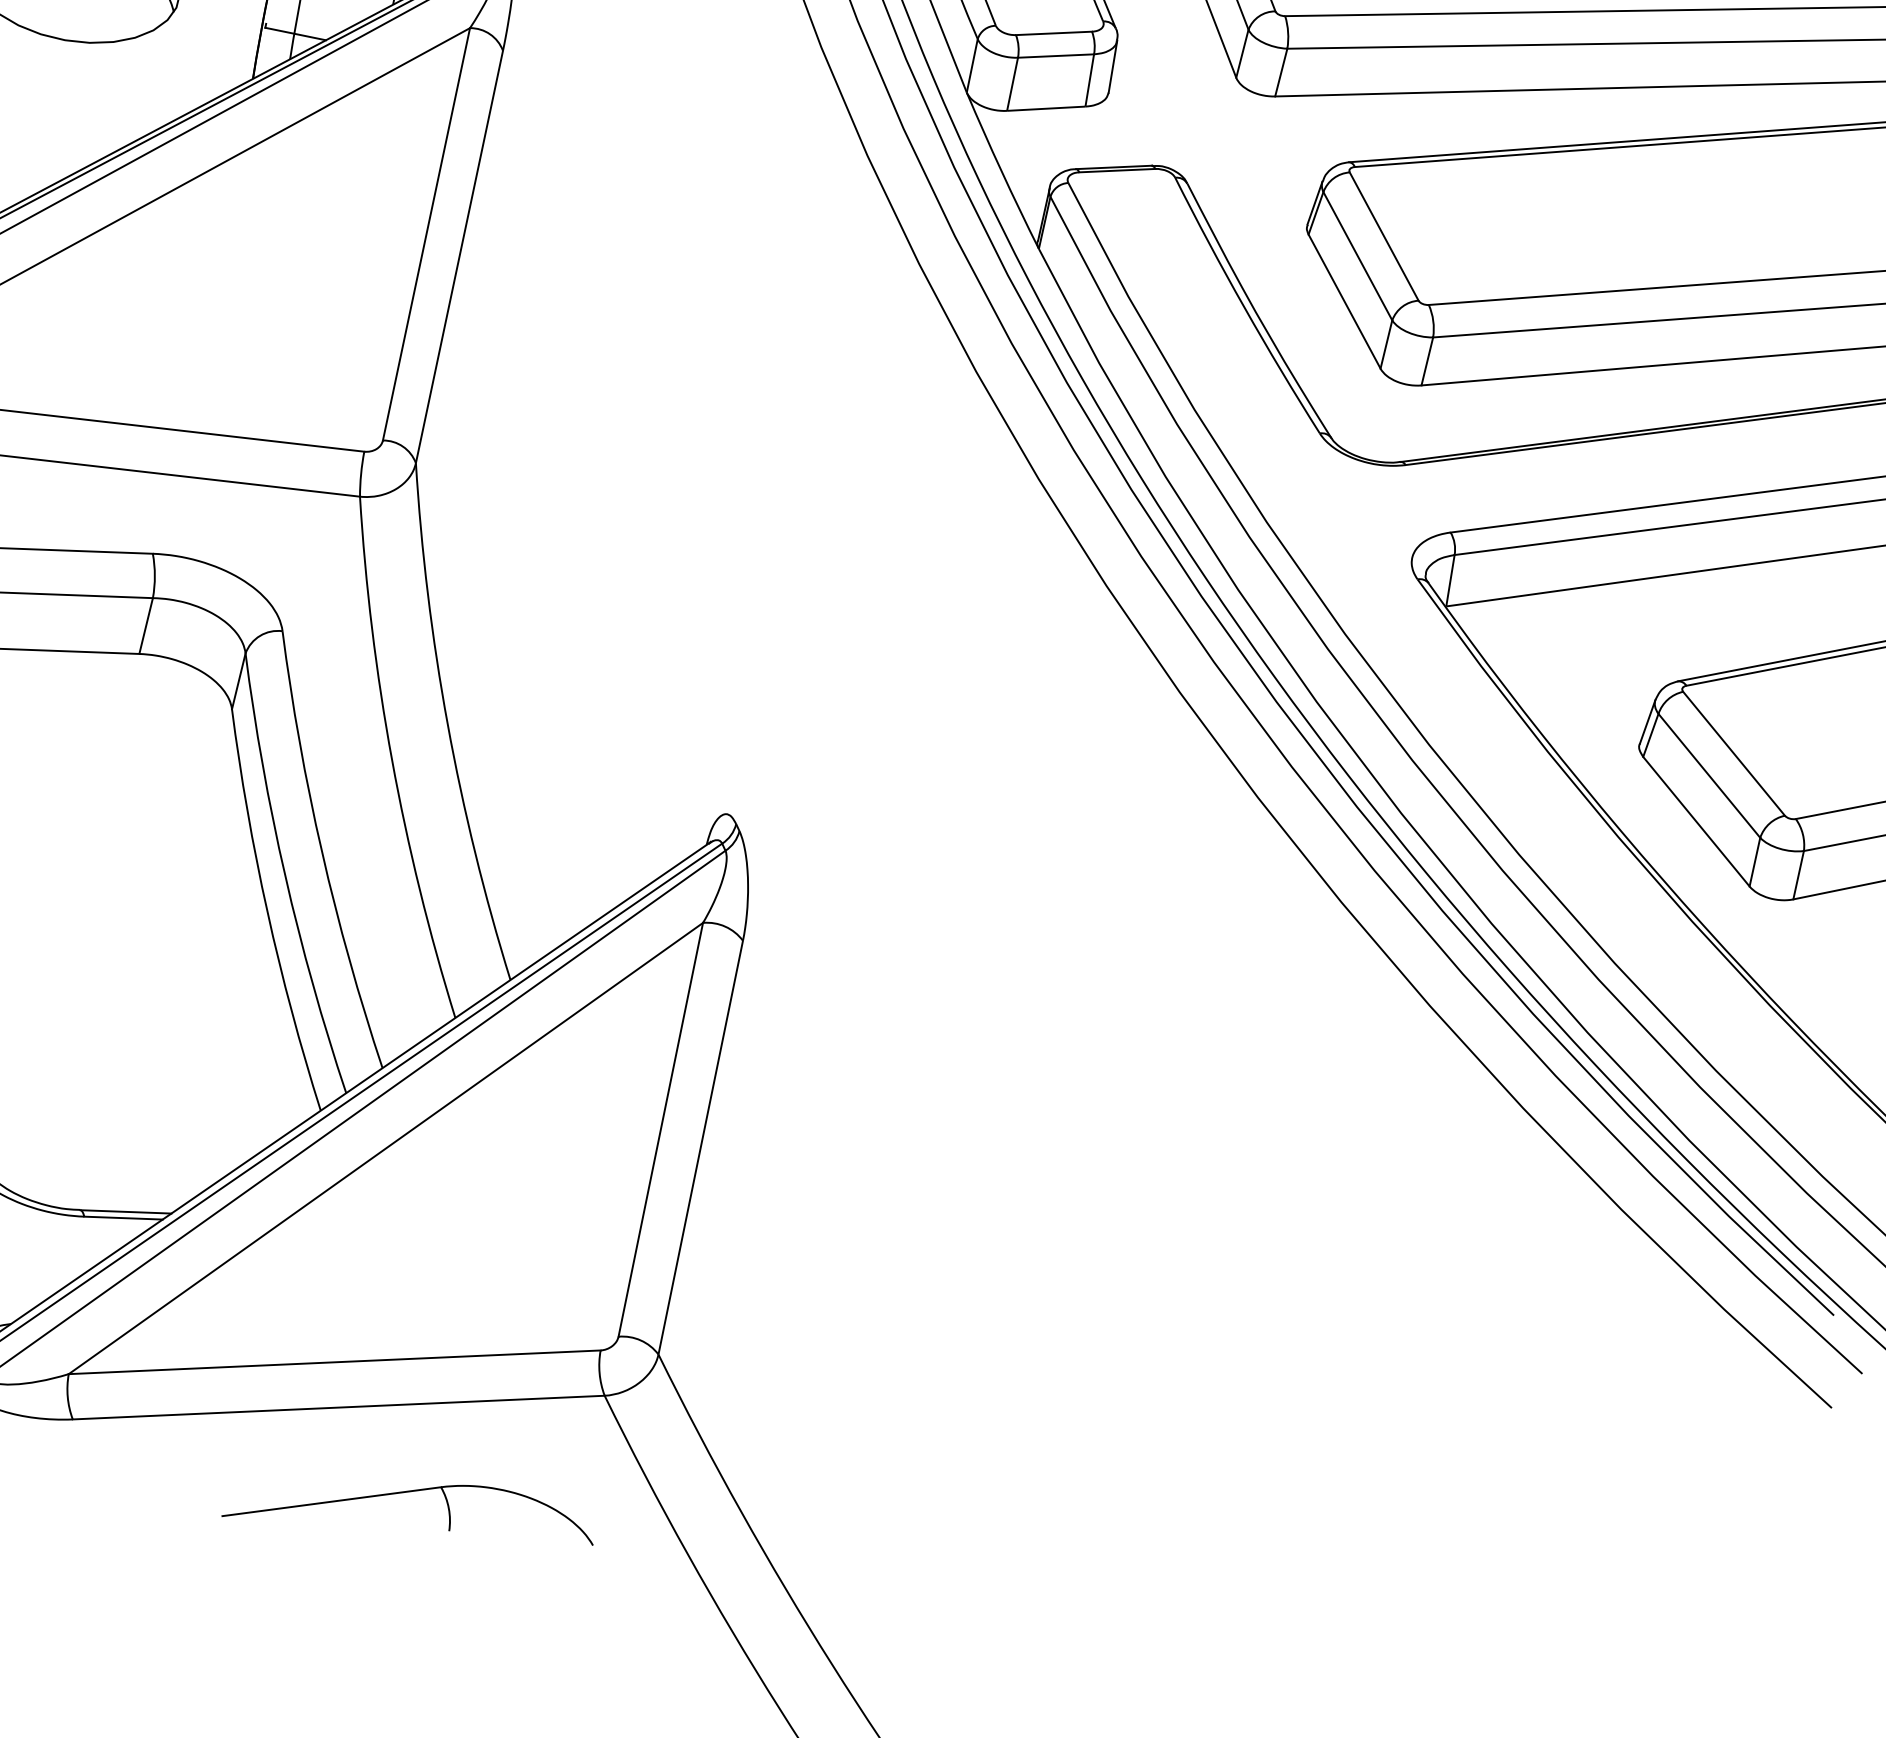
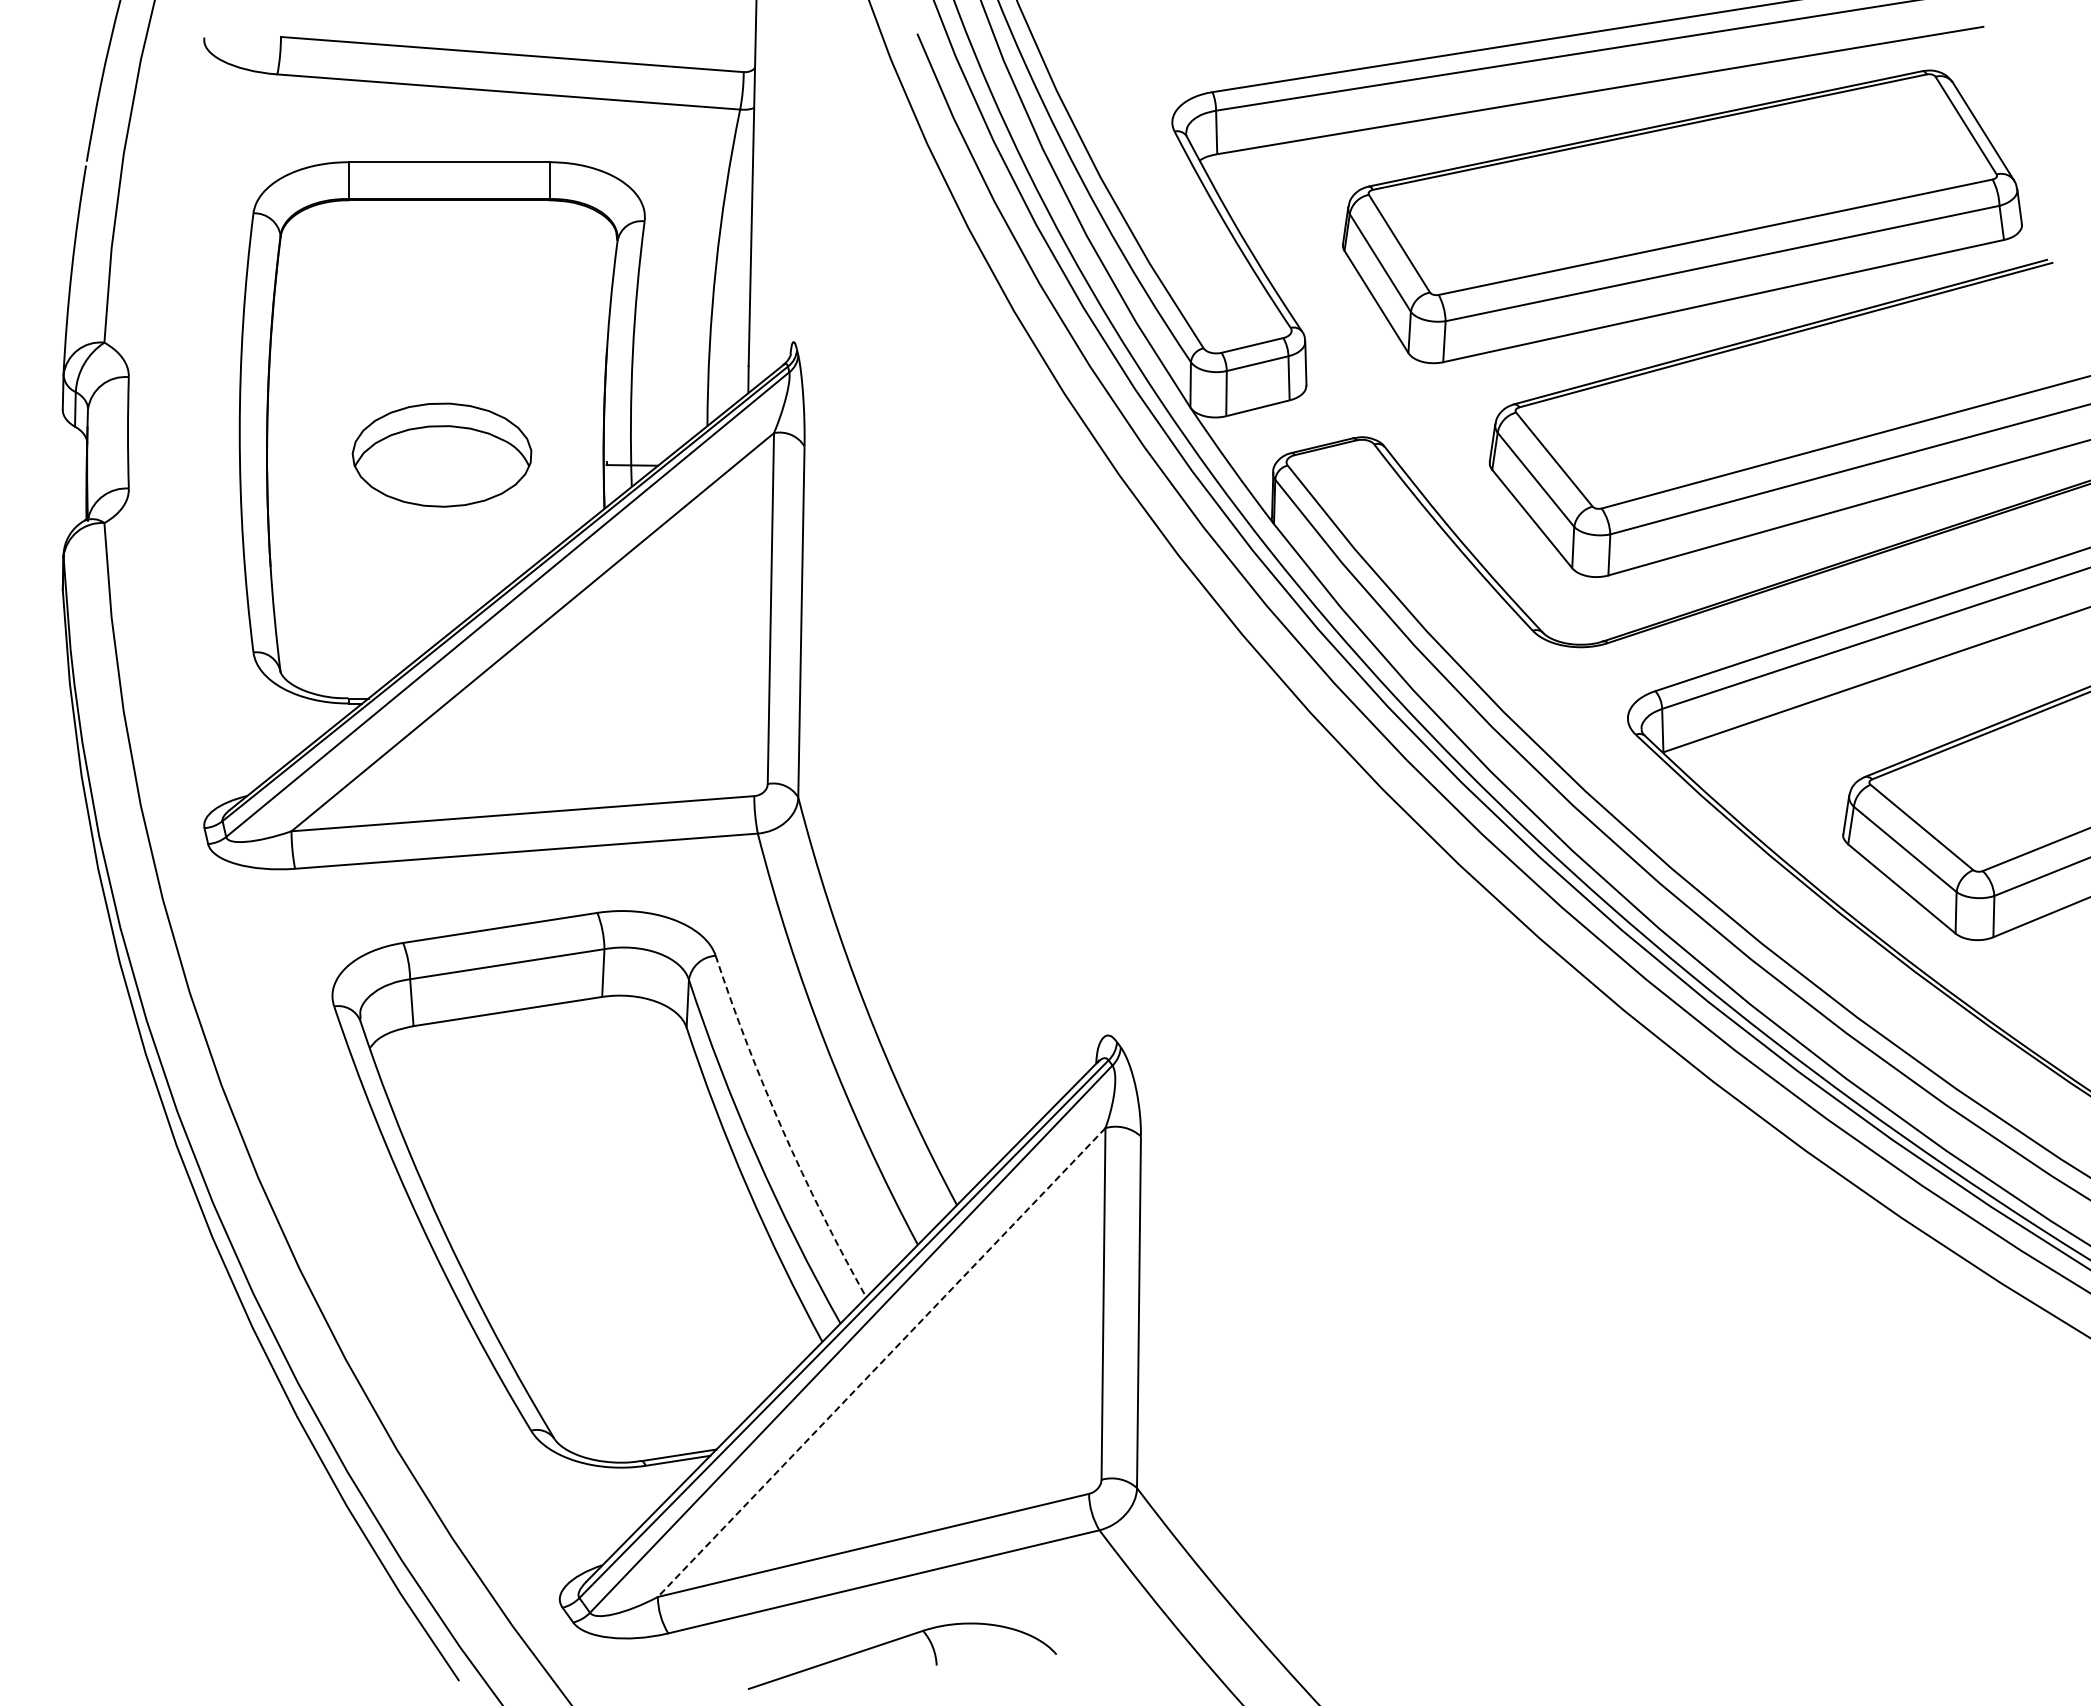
arc: (321, 852) -> (782, 1130), solid -> dashed
line: (385, 1148) -> (881, 1362), solid -> dashed
part: (408, 1492) -> (897, 1640), moved

